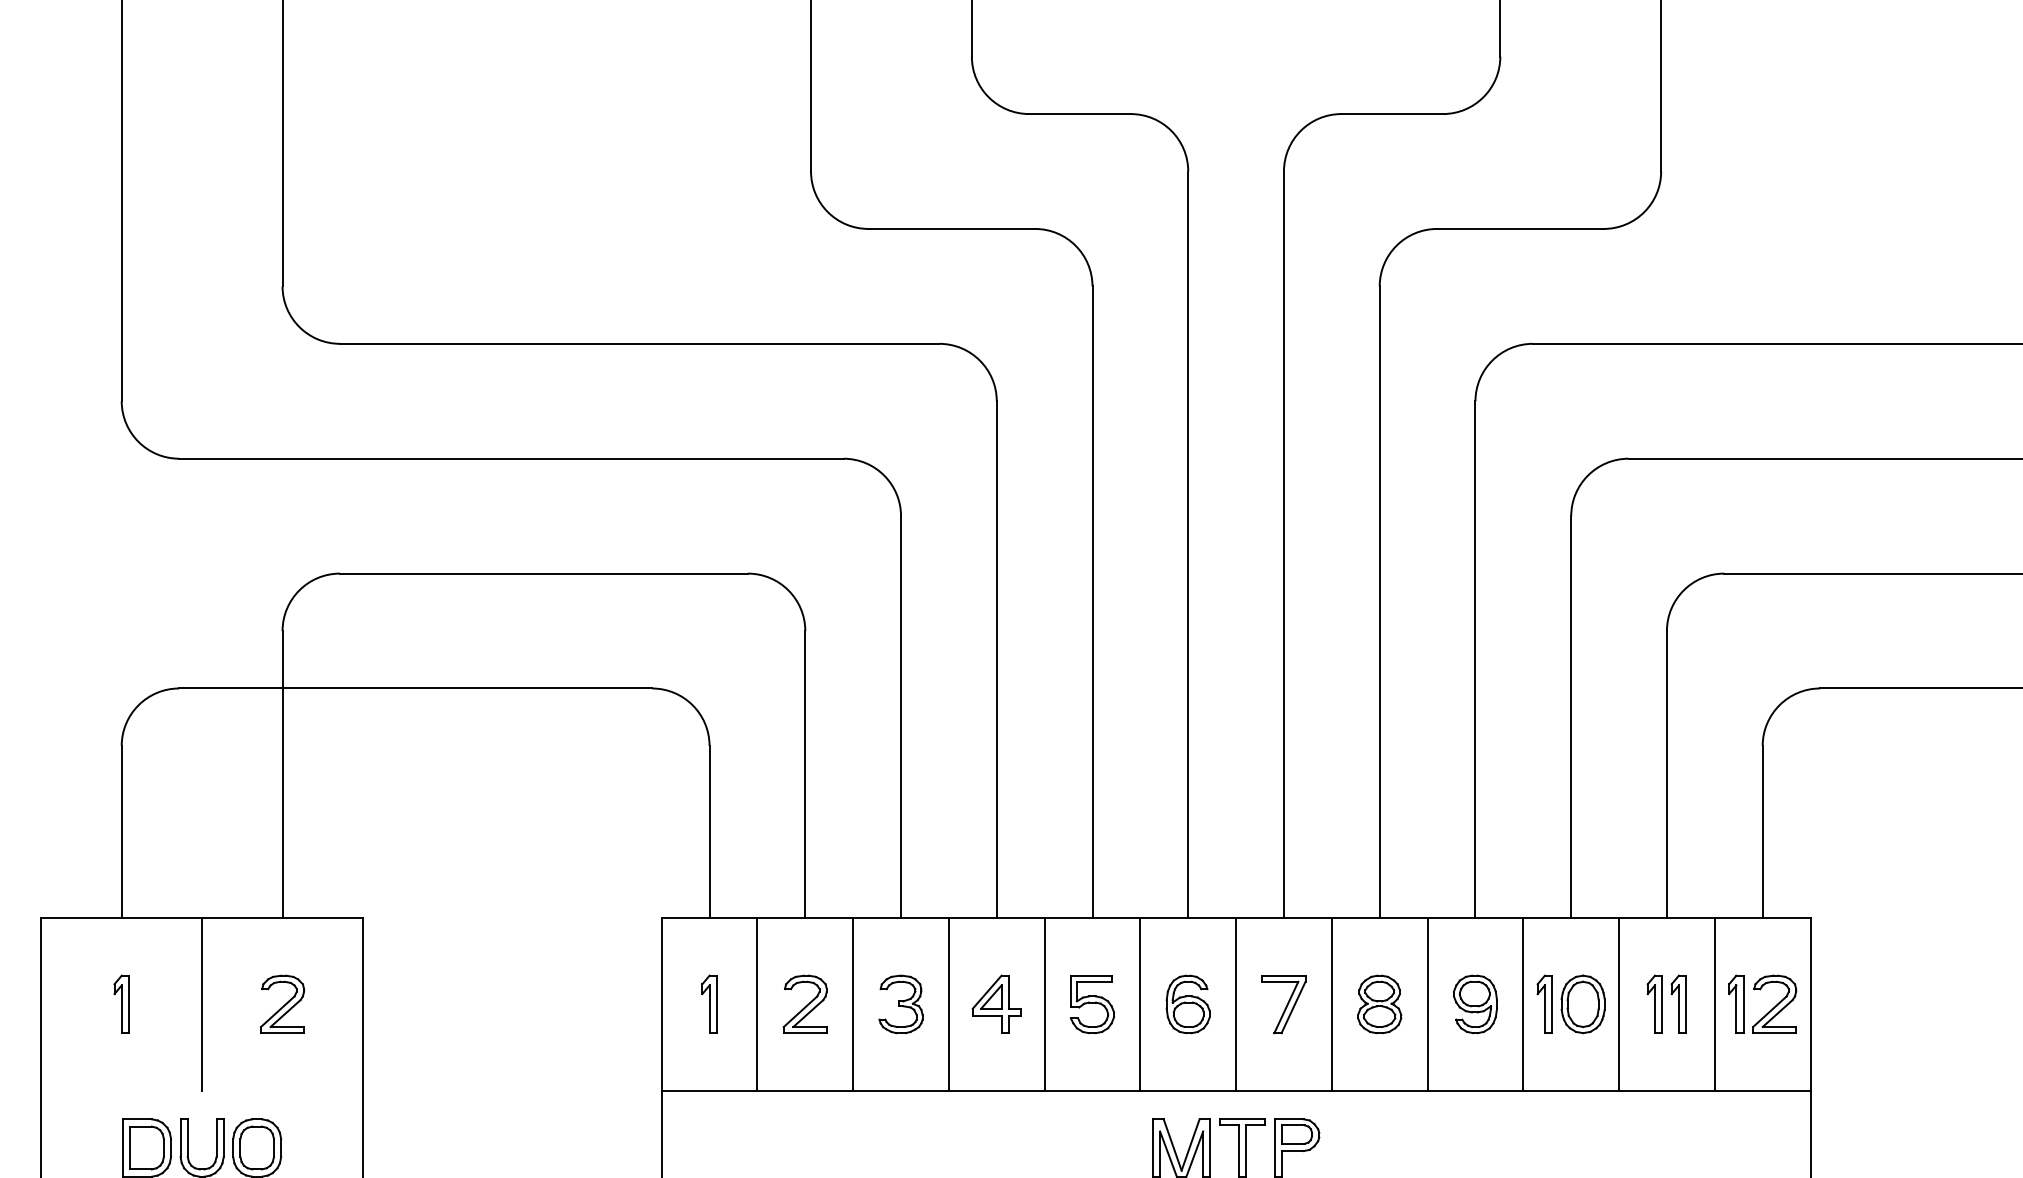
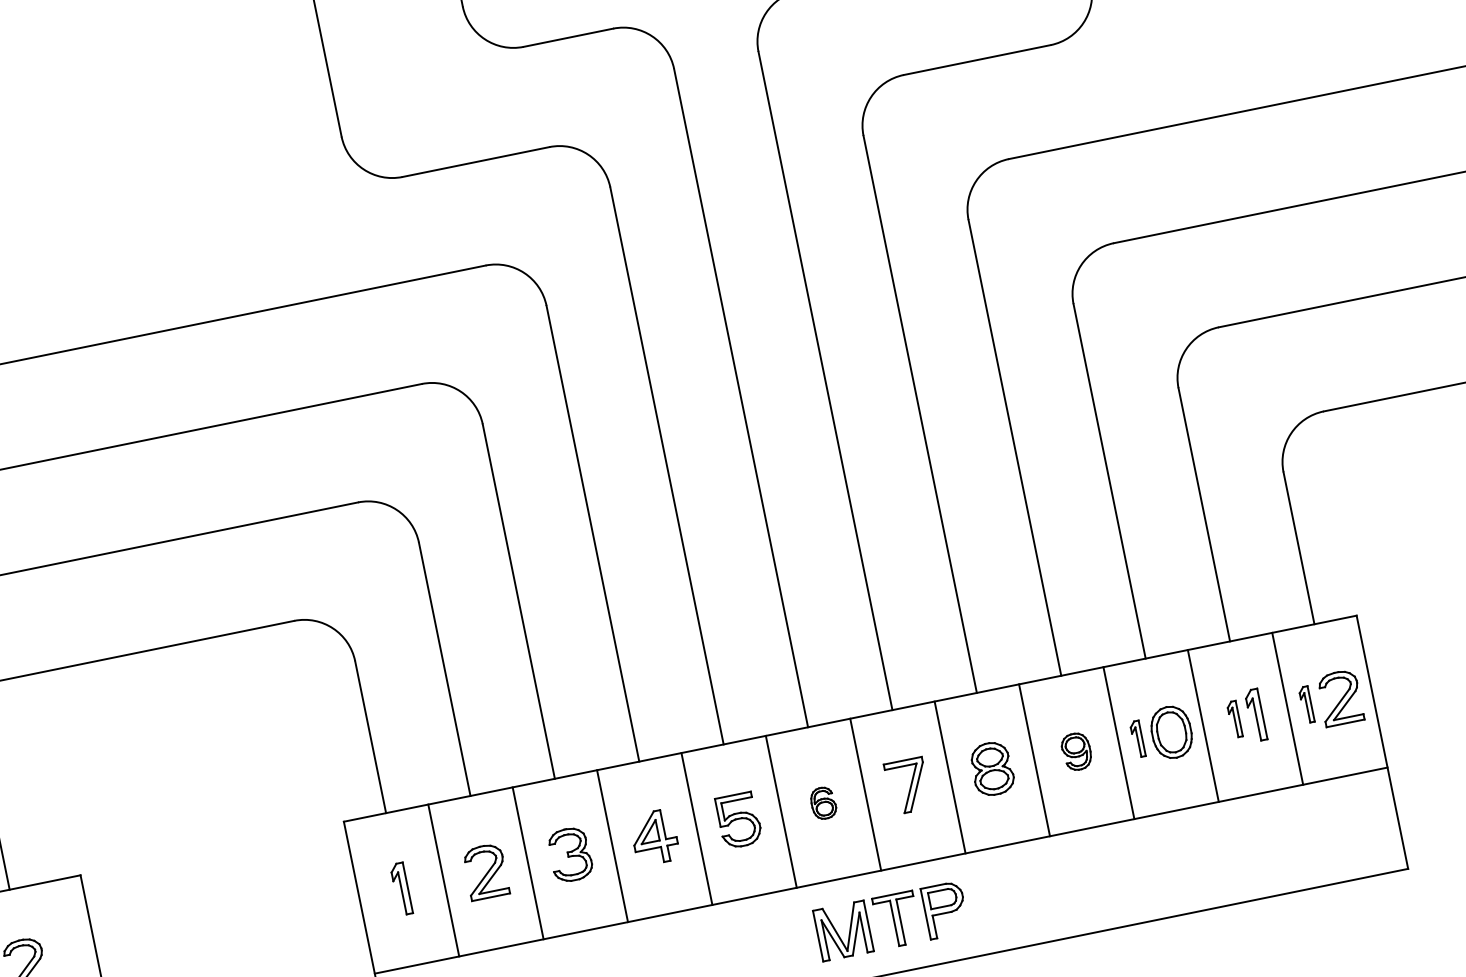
part: (1544, 1003) -> (1137, 738), size x0.7
part: (1654, 1003) -> (1234, 718), size x0.7
part: (1736, 1003) -> (1306, 704), size x0.7
part: (1187, 1004) -> (822, 803), size x0.6
part: (1475, 1004) -> (1076, 751), size x0.7

